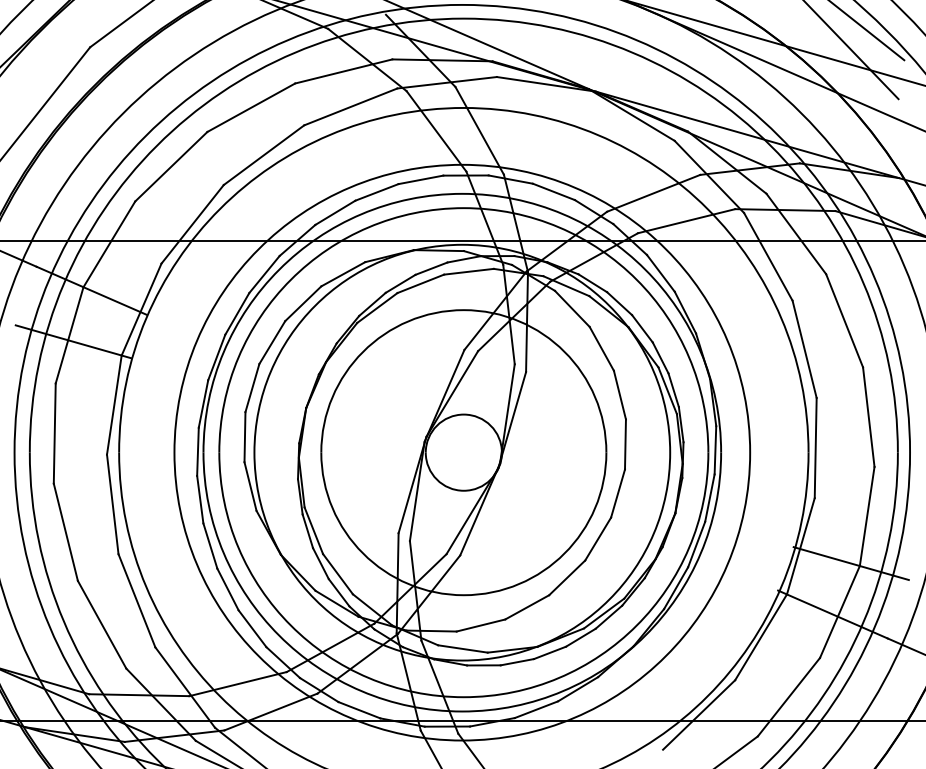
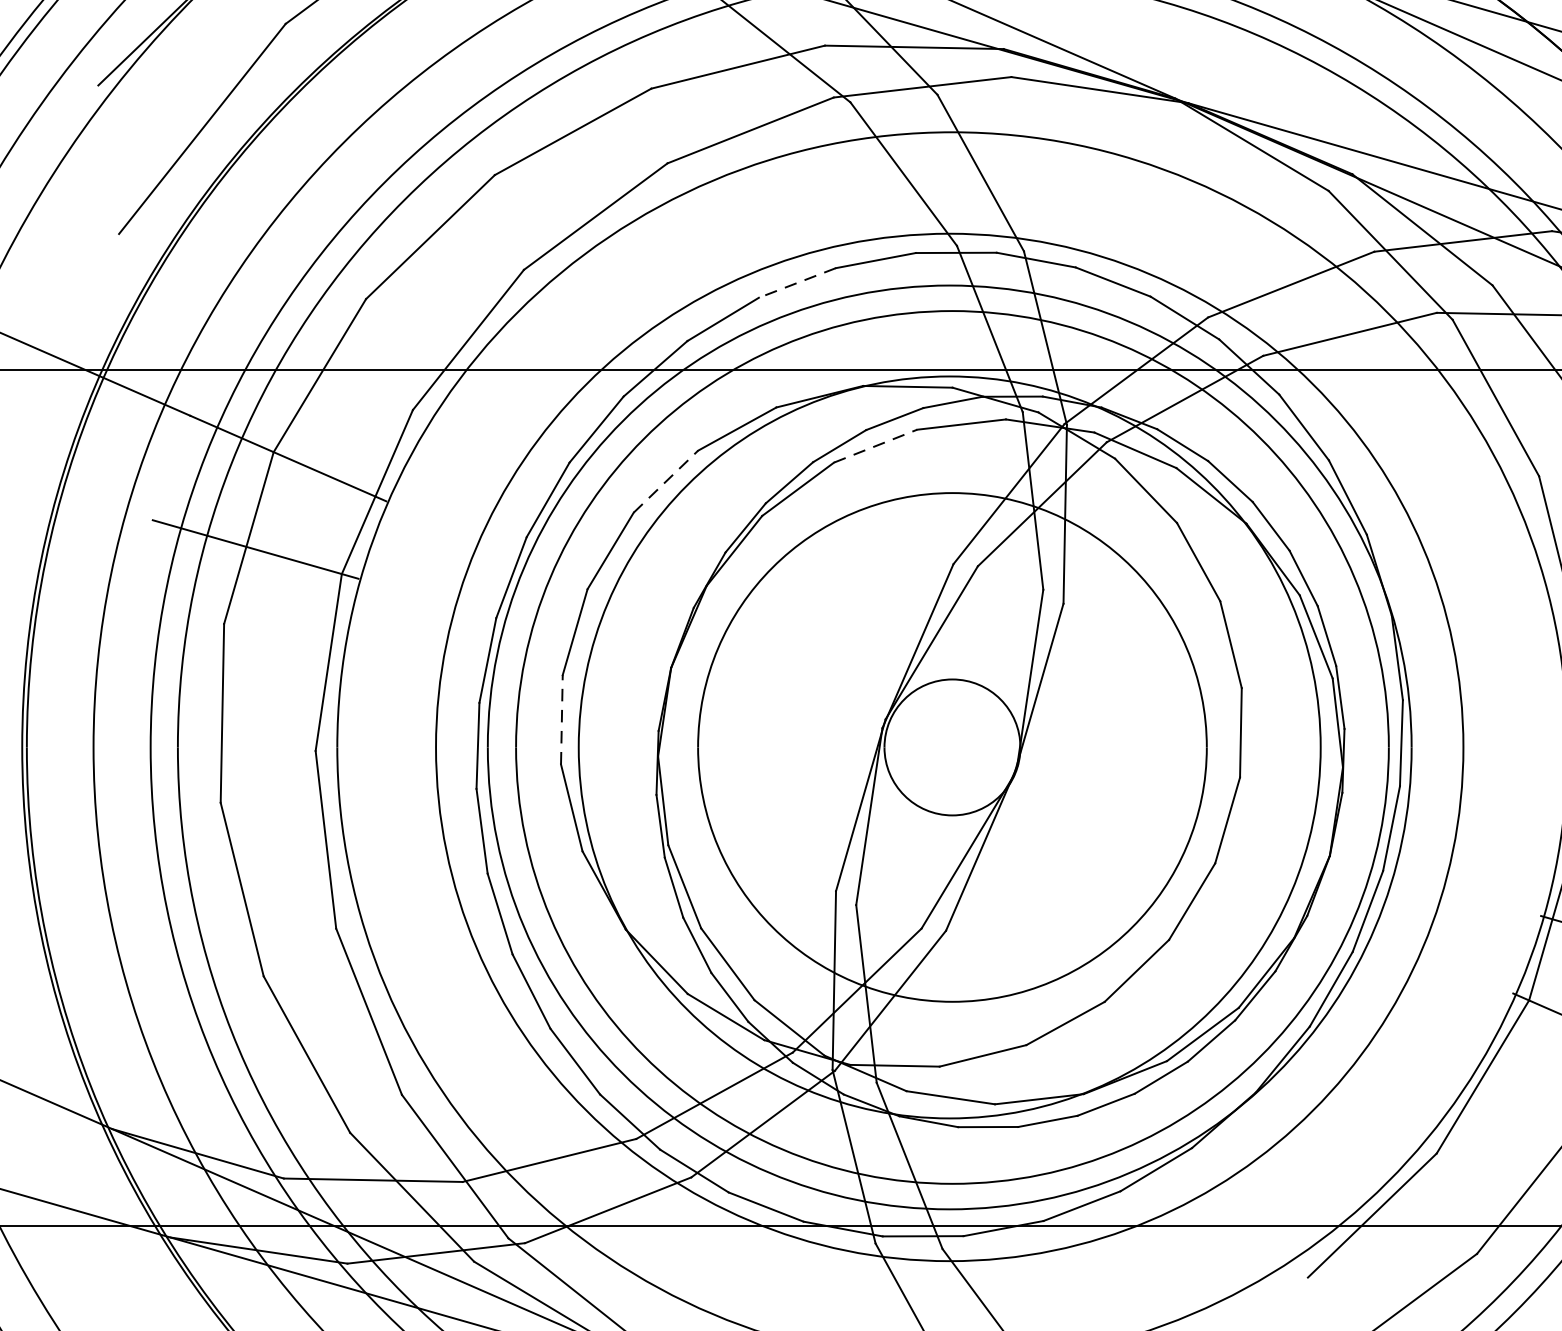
line: (376, 192) -> (796, 283), solid -> dashed
line: (421, 283) -> (876, 445), solid -> dashed
line: (303, 303) -> (666, 481), solid -> dashed
line: (245, 436) -> (562, 718), solid -> dashed

